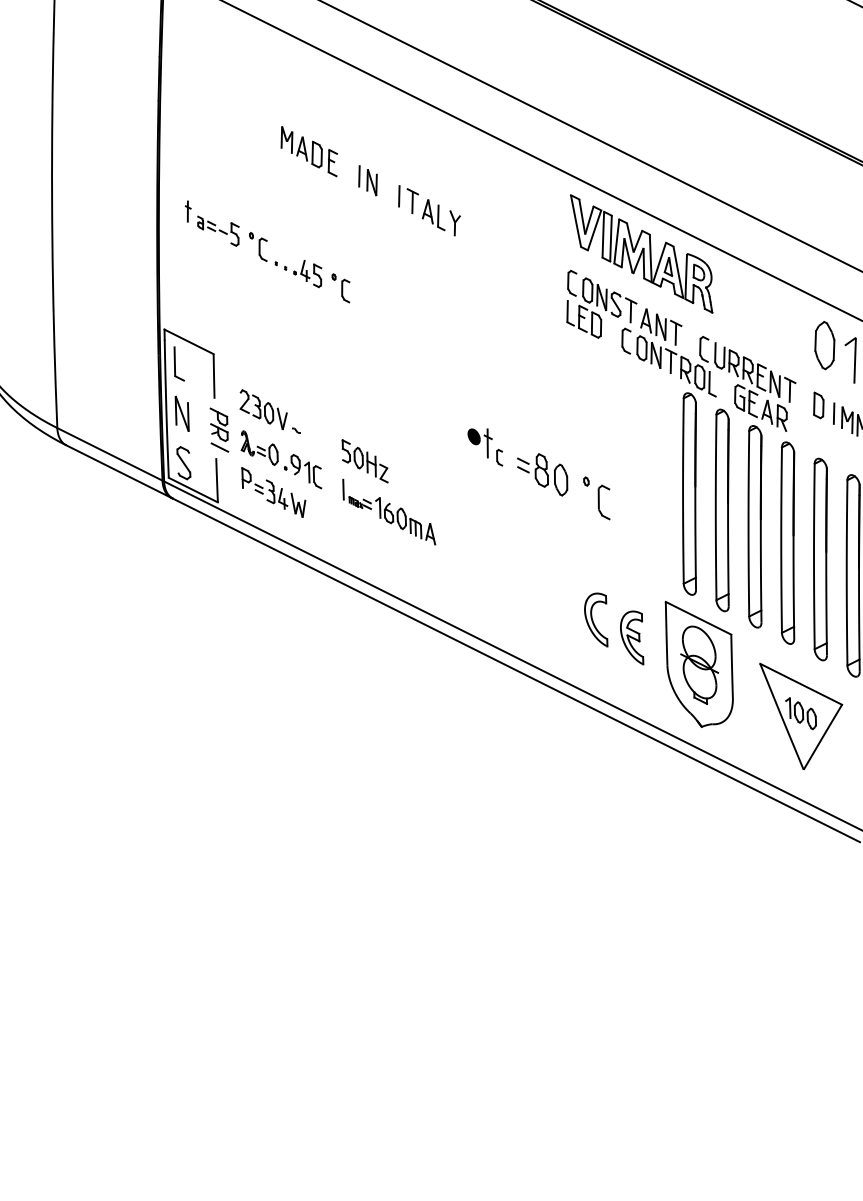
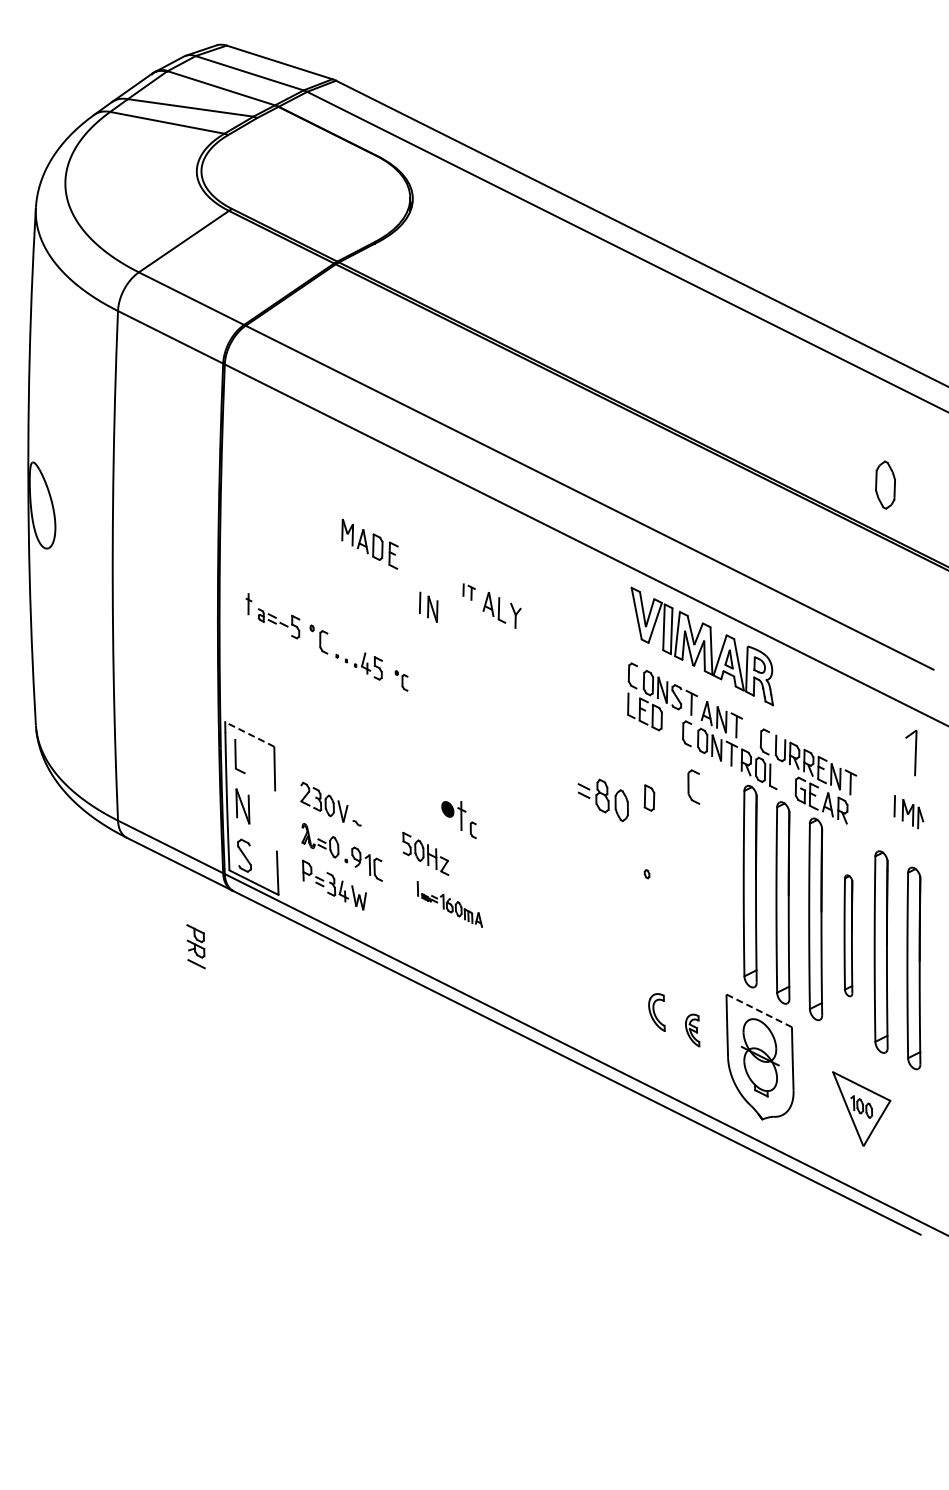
part: (367, 179) -> (428, 606), moved
part: (407, 198) -> (468, 591), size x0.6
part: (340, 287) -> (401, 680), size x0.7
line: (188, 341) -> (249, 734), solid -> dashed
part: (824, 344) -> (885, 484), moved
part: (818, 404) -> (649, 797), moved
part: (218, 429) -> (195, 946), moved
part: (484, 447) -> (458, 820), moved
part: (541, 473) -> (602, 799), moved
part: (603, 501) -> (693, 786), moved
part: (388, 511) -> (449, 904), size x0.7
part: (787, 542) -> (848, 935), size x0.6
line: (698, 617) -> (759, 1010), solid -> dashed
part: (595, 619) -> (656, 1012), size x0.7
part: (631, 637) -> (692, 1030), size x0.6
part: (800, 715) -> (861, 1108), size x0.7

